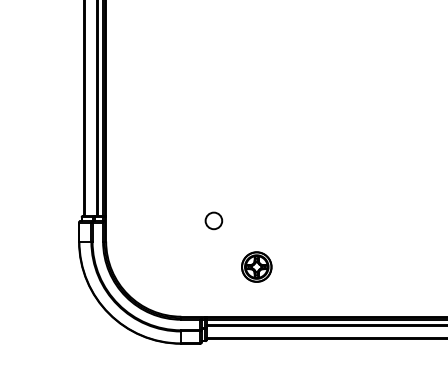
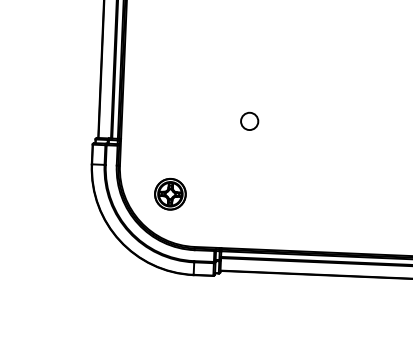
circle: (213, 220) -> (249, 120), moved
part: (256, 266) -> (170, 193), moved

